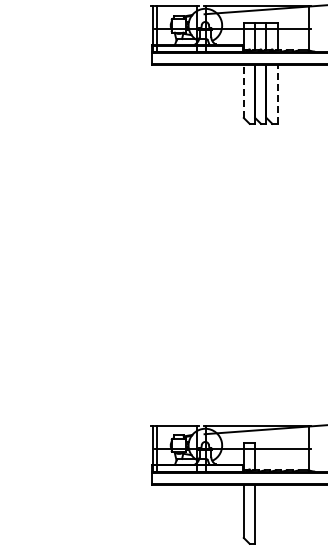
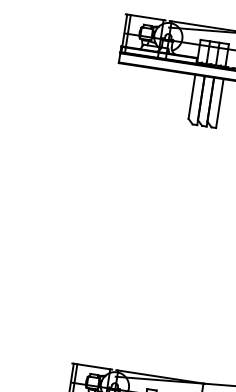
line: (243, 91) -> (191, 96), dashed -> solid
line: (277, 93) -> (219, 102), dashed -> solid

